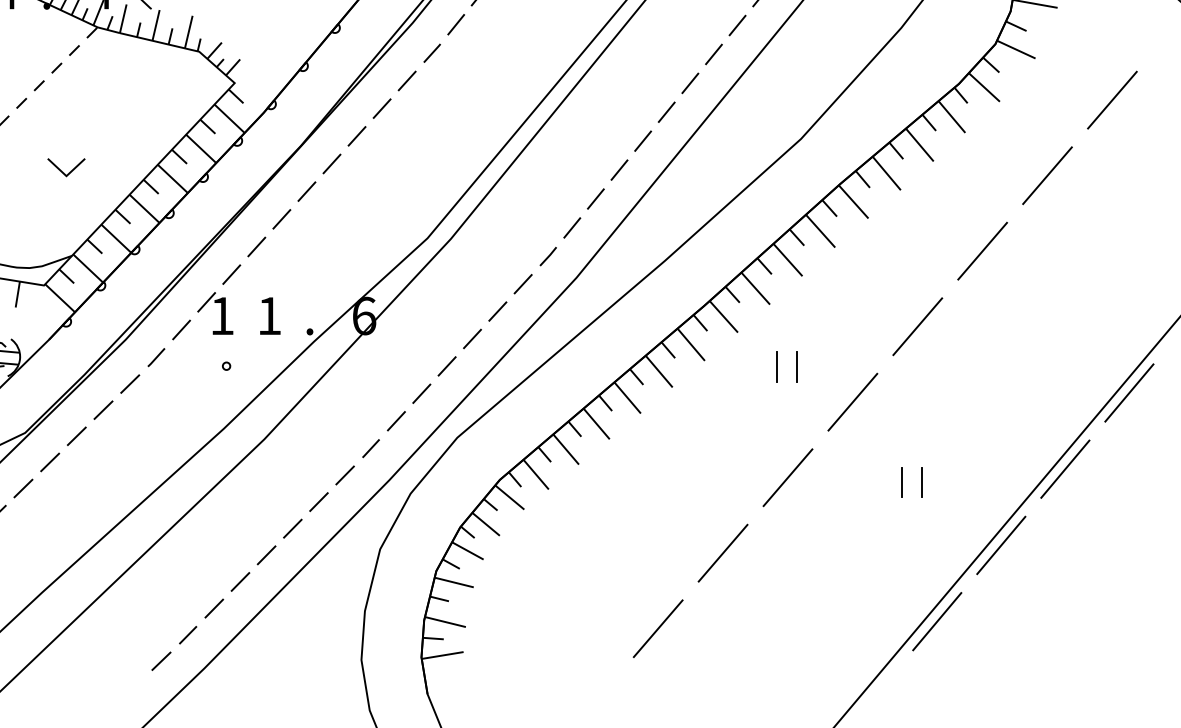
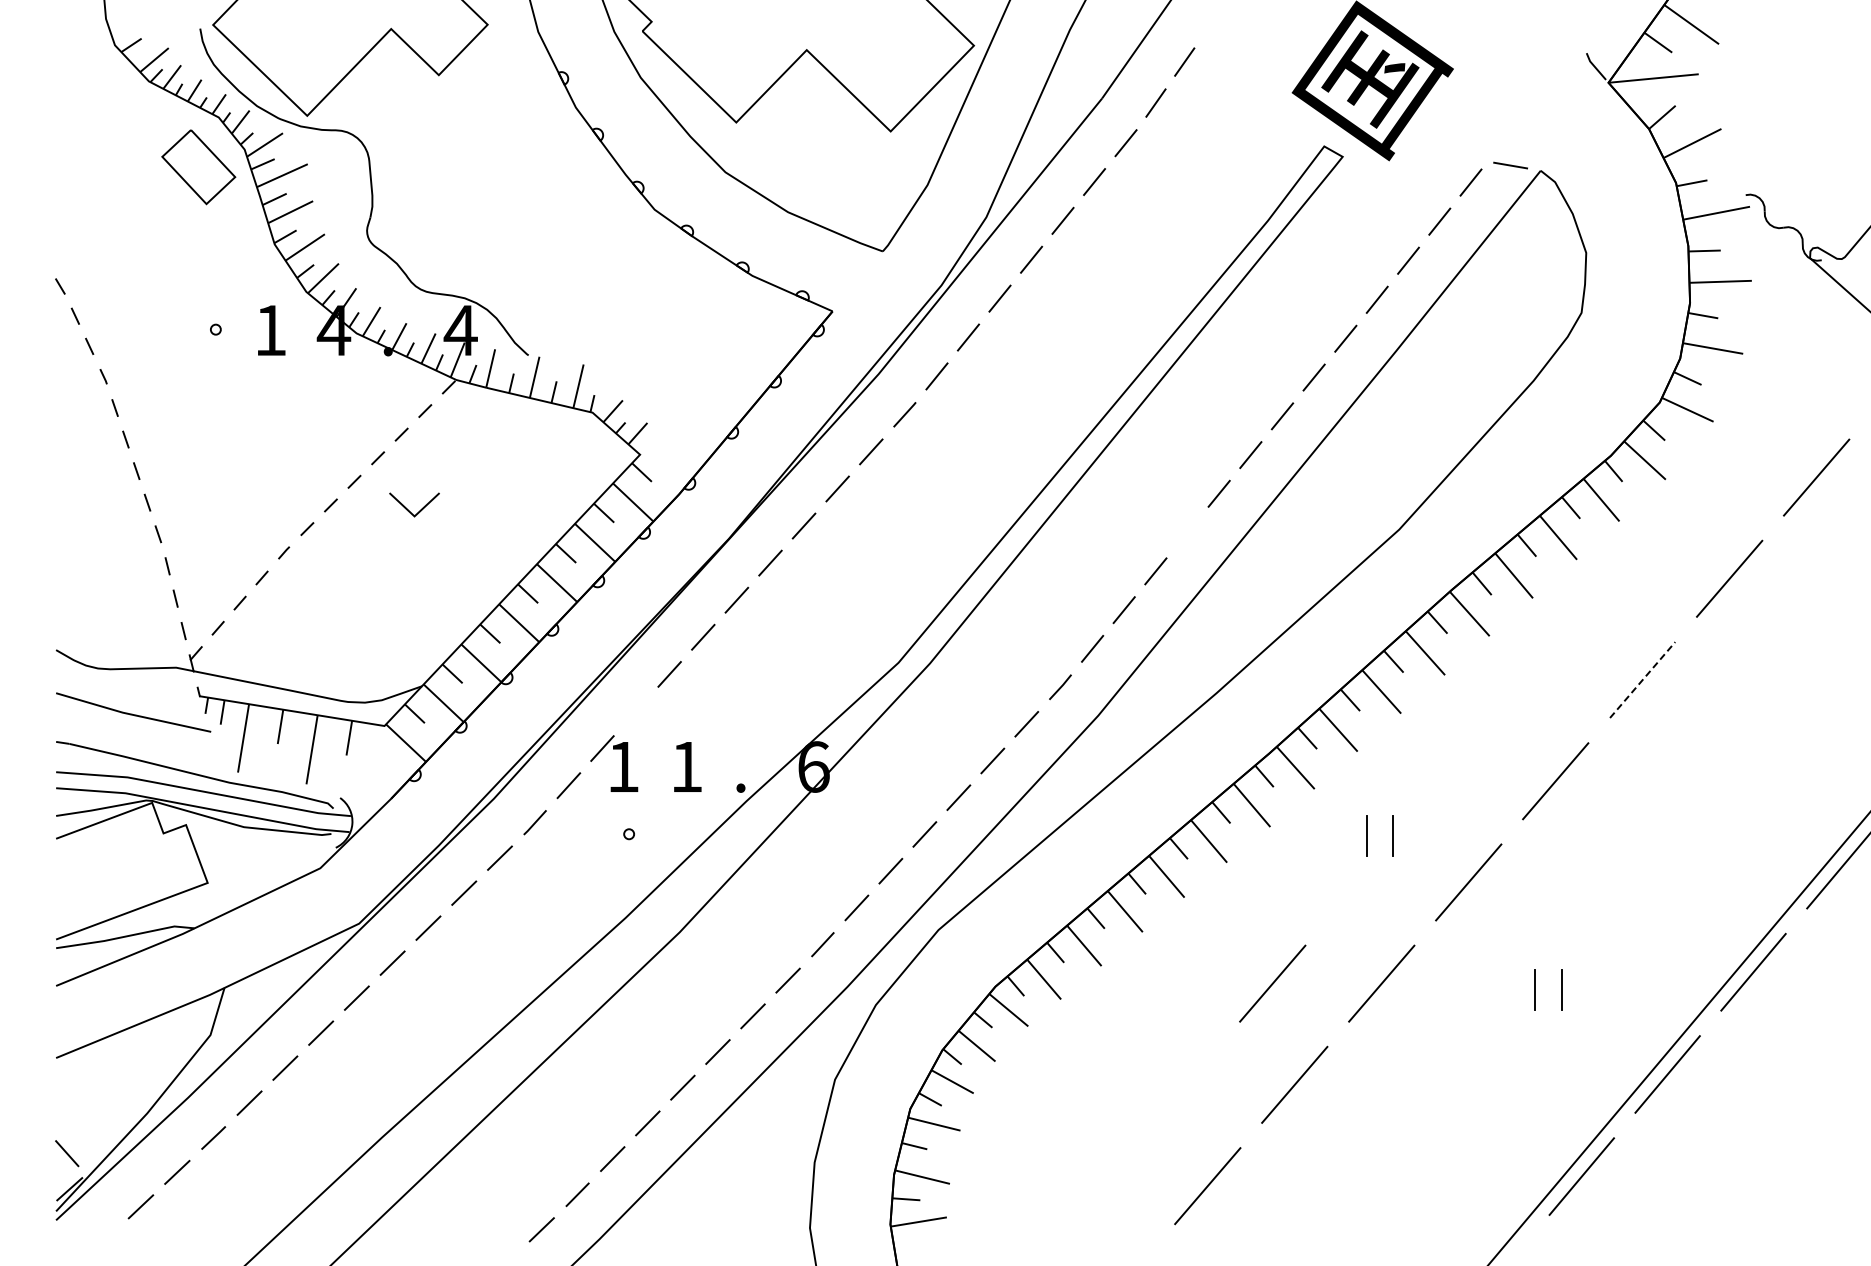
line: (643, 141) -> (1187, 532), removed
line: (61, 170) -> (408, 509), moved
line: (982, 250) -> (1642, 679), solid -> dashed
line: (231, 274) -> (635, 711), removed
line: (706, 477) -> (1272, 983), added

